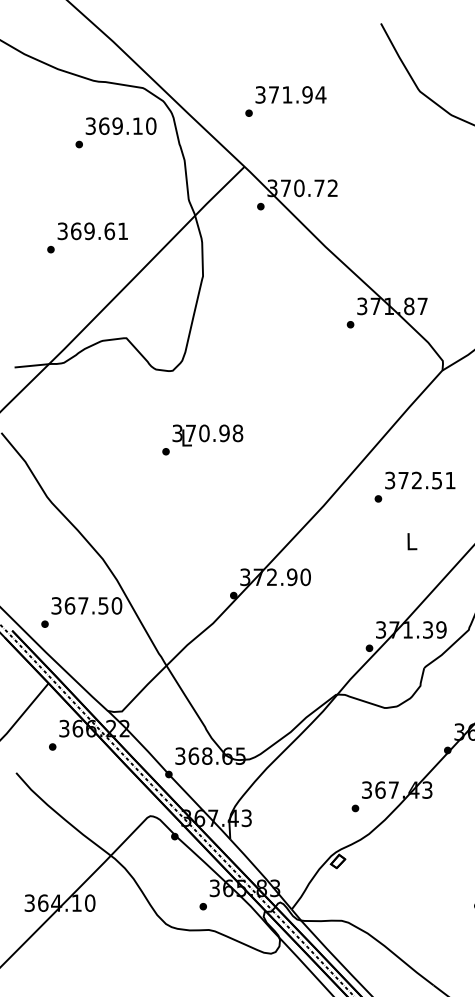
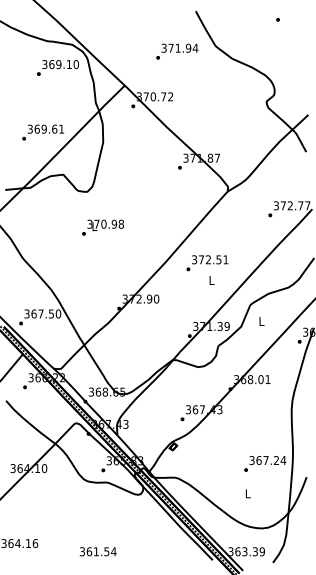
text: (286, 101) -> (177, 51), moved
text: (88, 237) -> (43, 132), moved
text: (415, 487) -> (207, 263), moved

